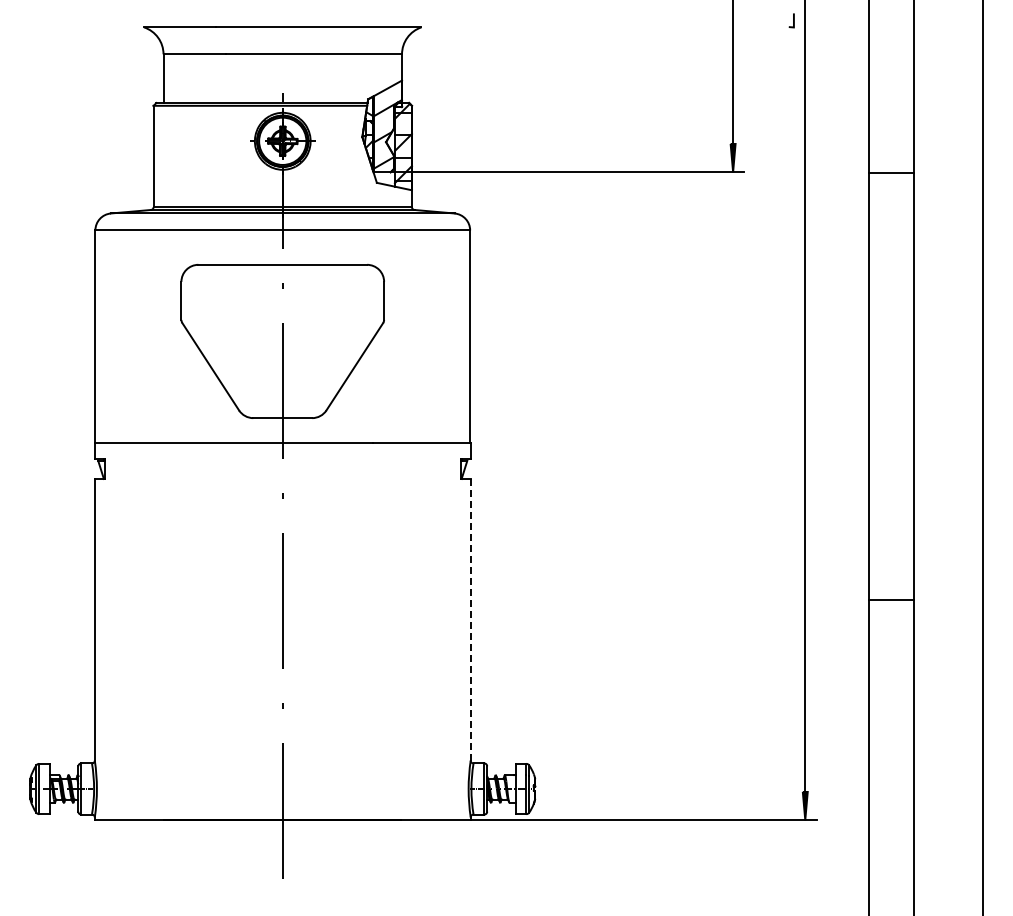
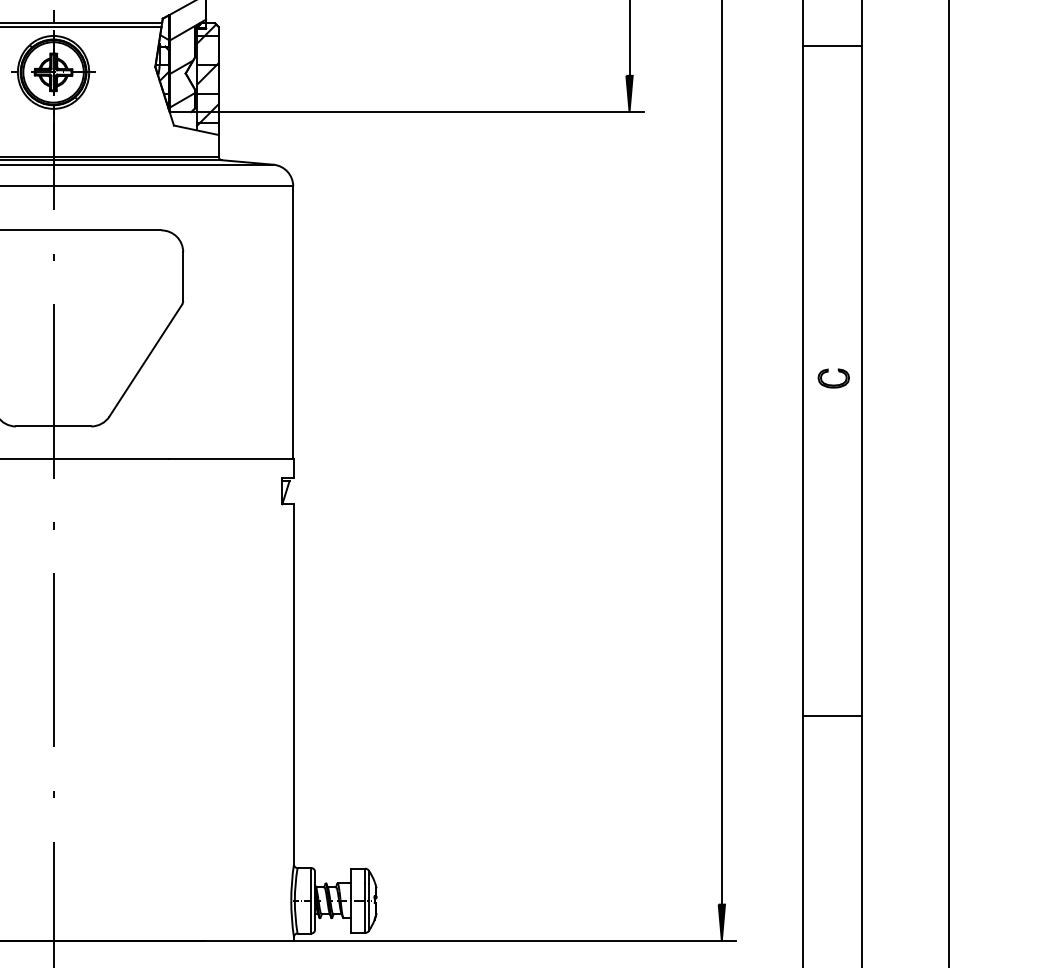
line: (891, 173) -> (832, 45), moved
part: (892, 380) -> (833, 378), added
line: (891, 599) -> (832, 715), moved
line: (470, 619) -> (293, 684), dashed -> solid

